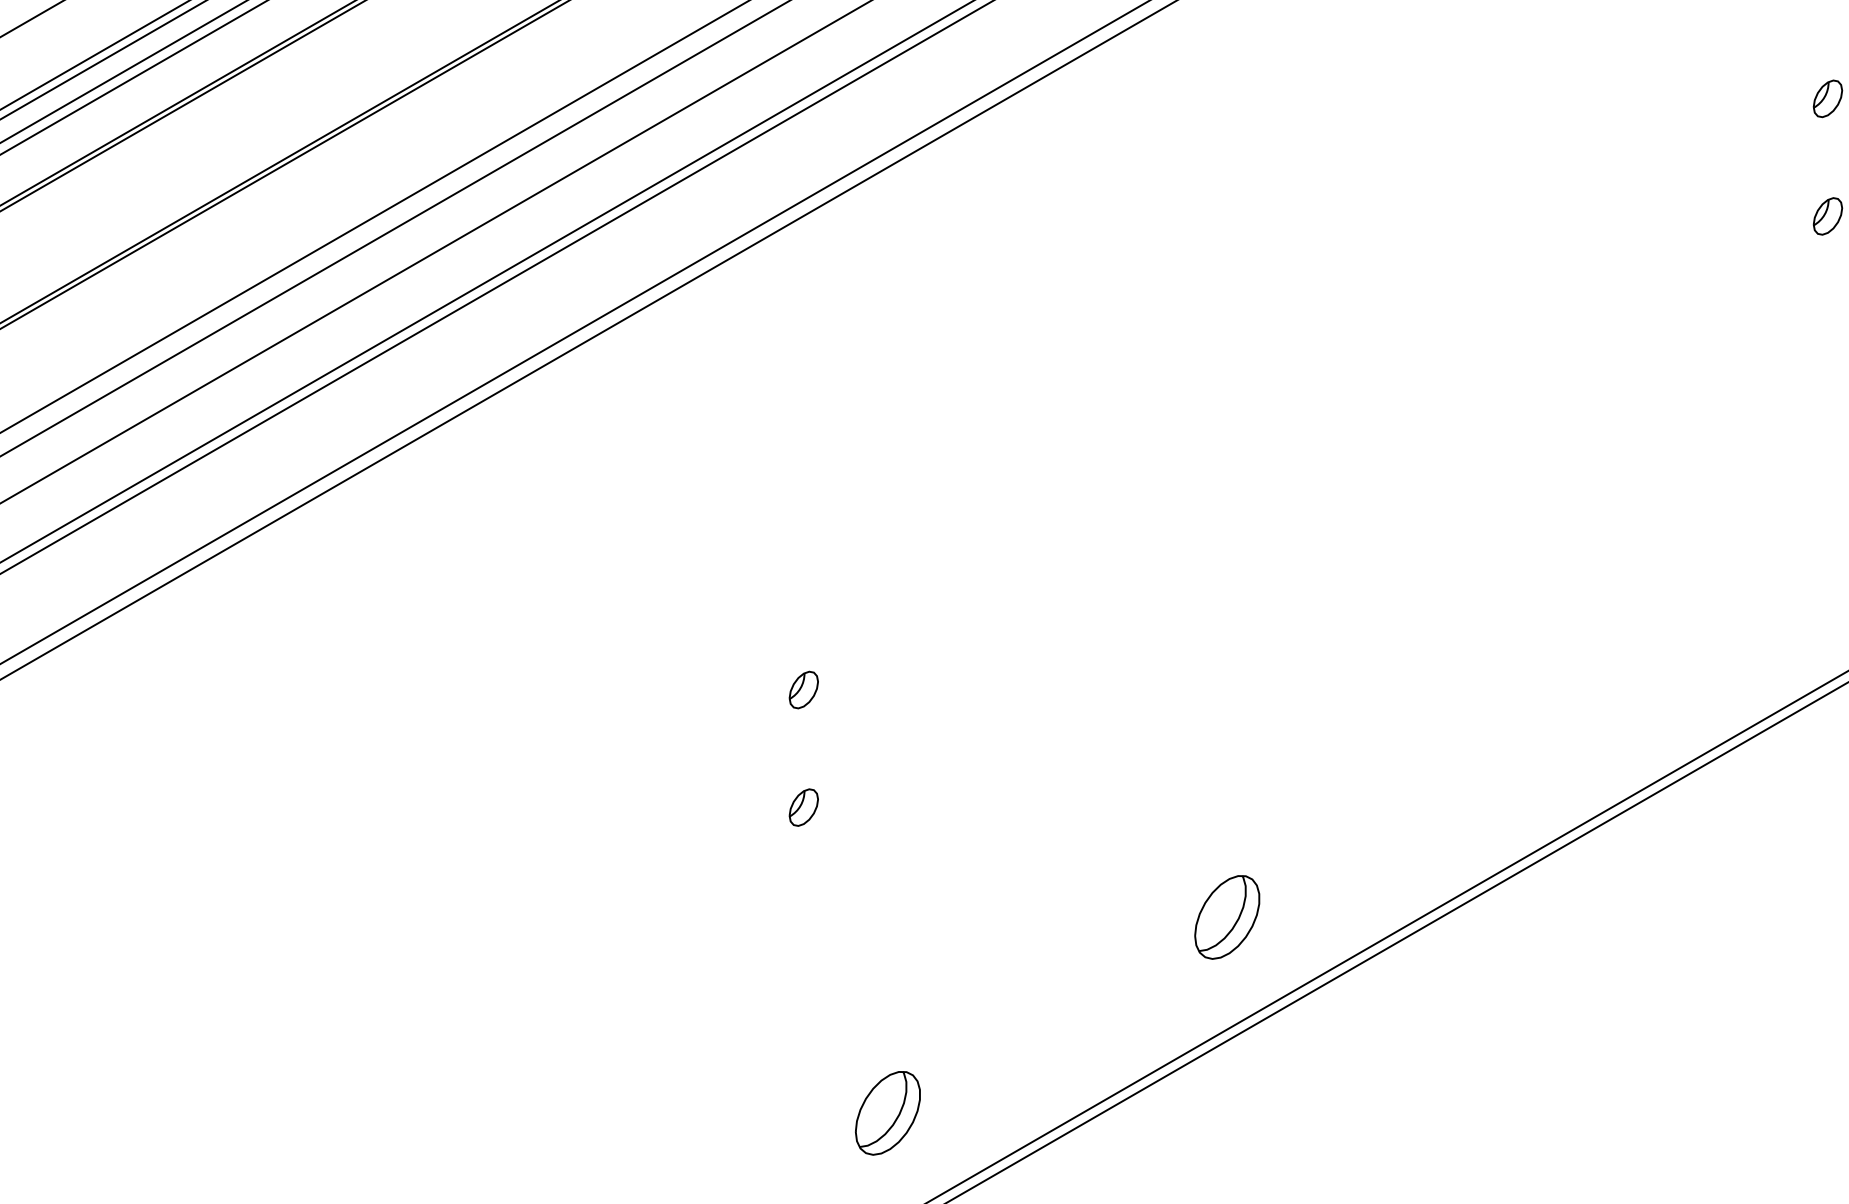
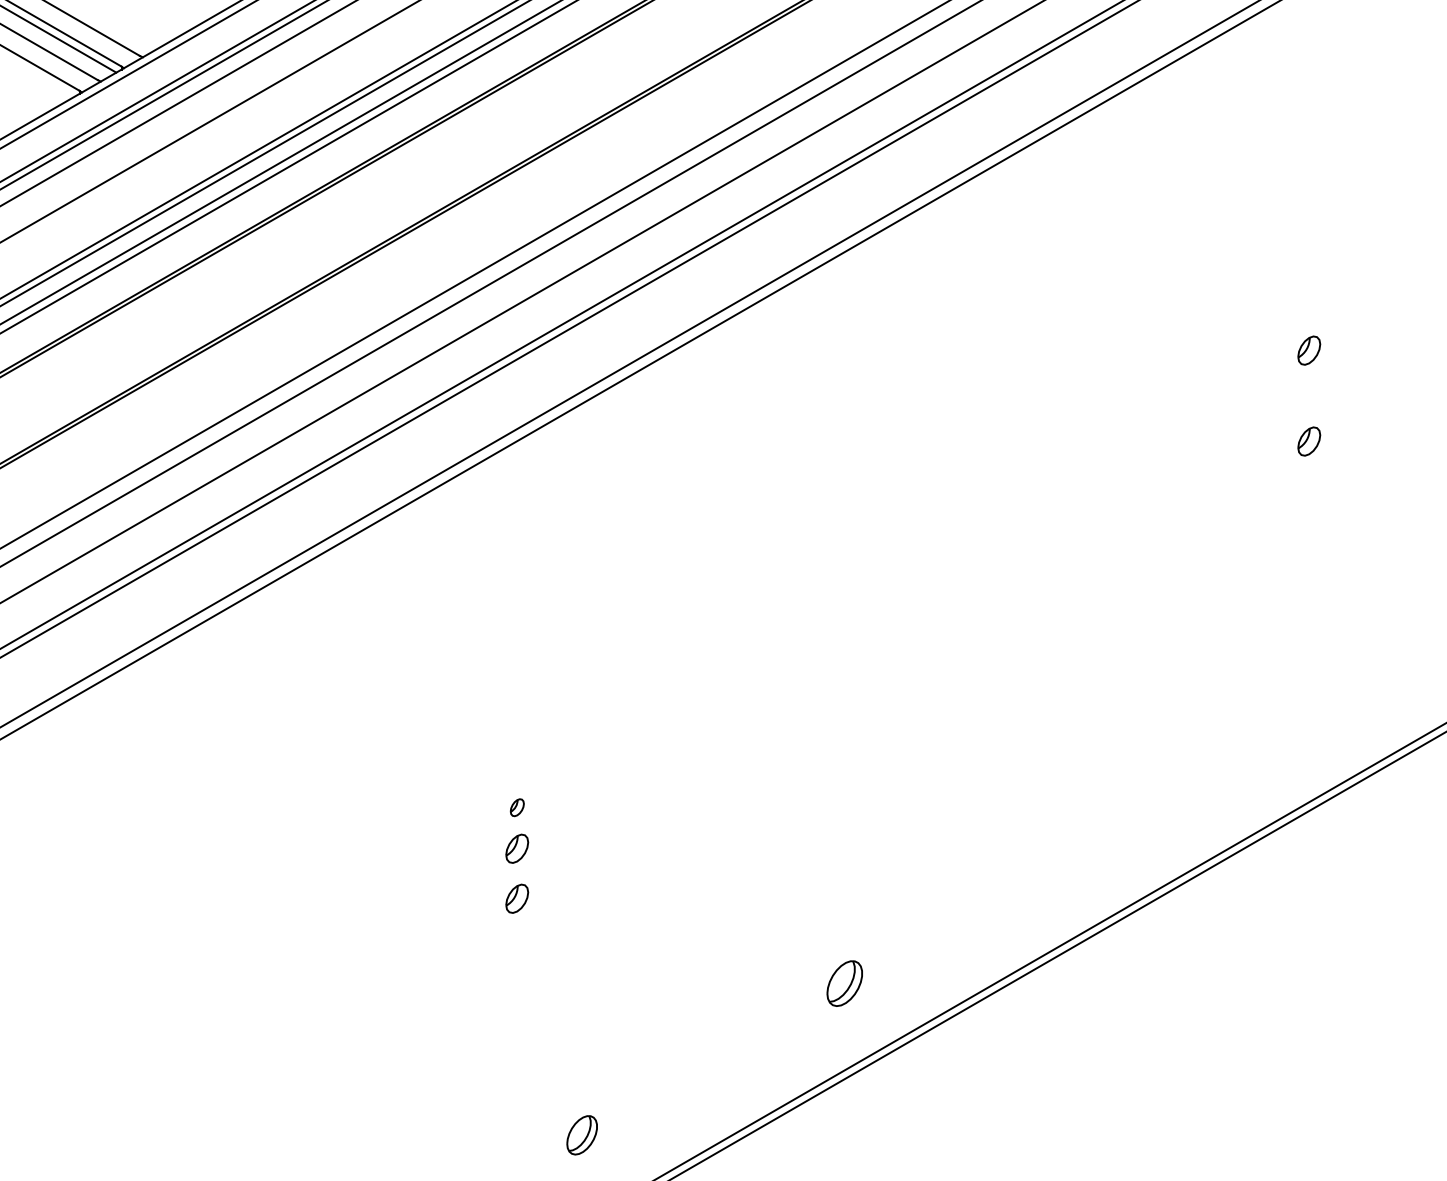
part: (804, 689) -> (517, 807), size x0.6
part: (804, 742) -> (517, 848), added
part: (1227, 917) -> (844, 983), size x0.7
part: (886, 1113) -> (581, 1135), size x0.6

